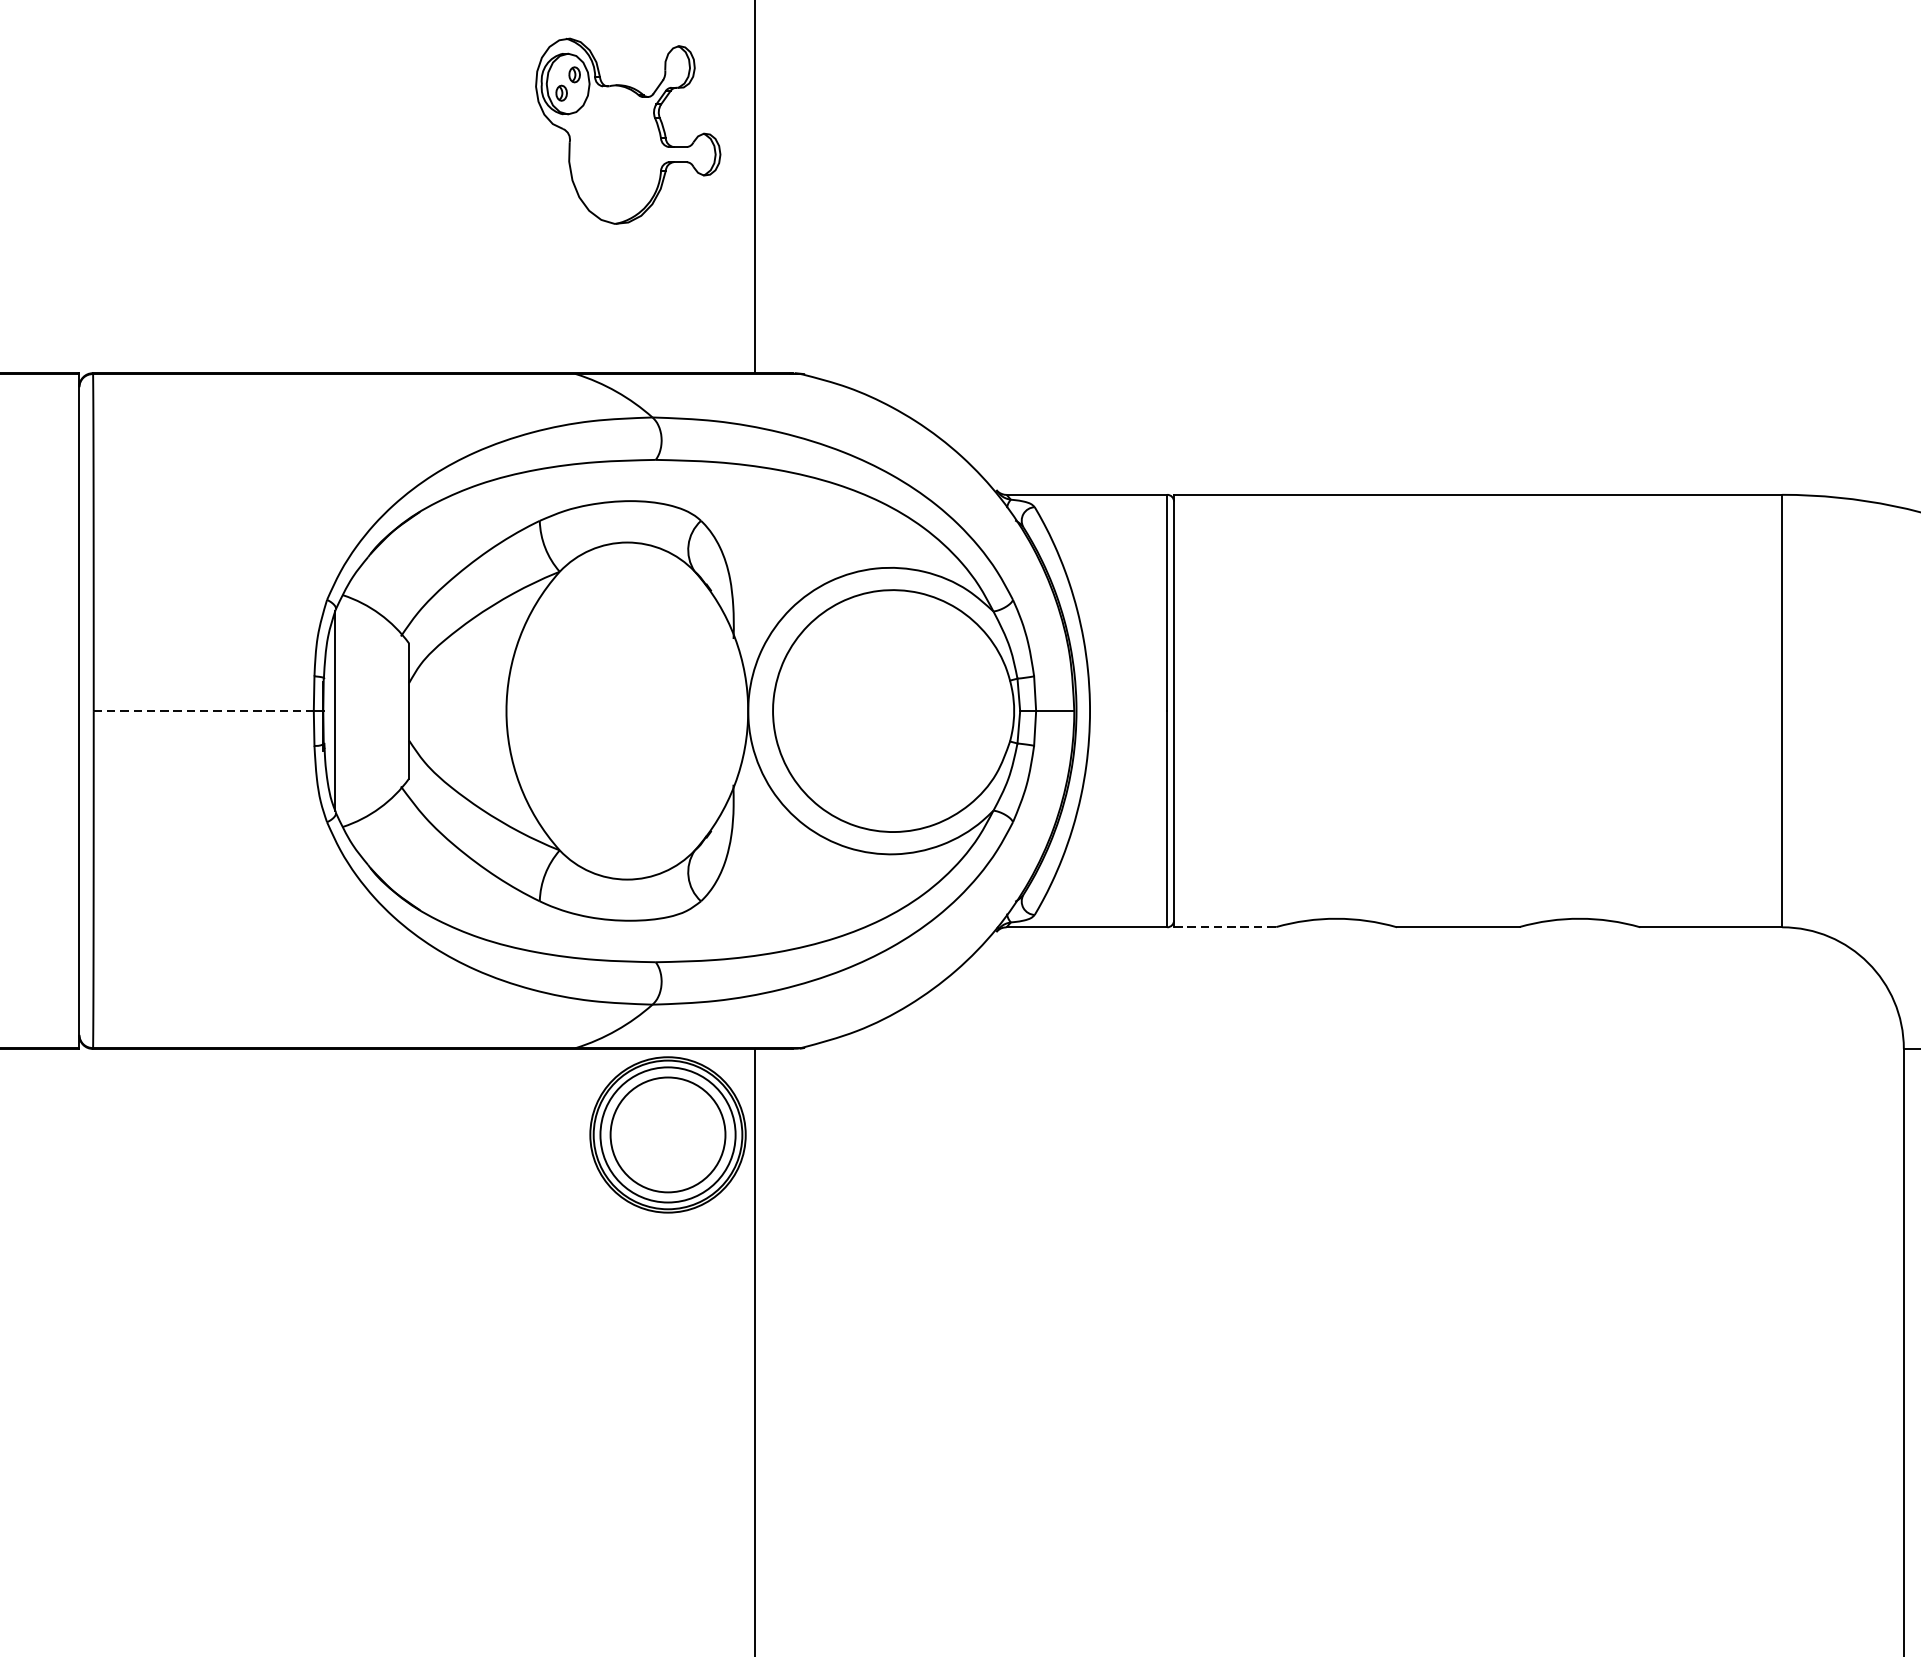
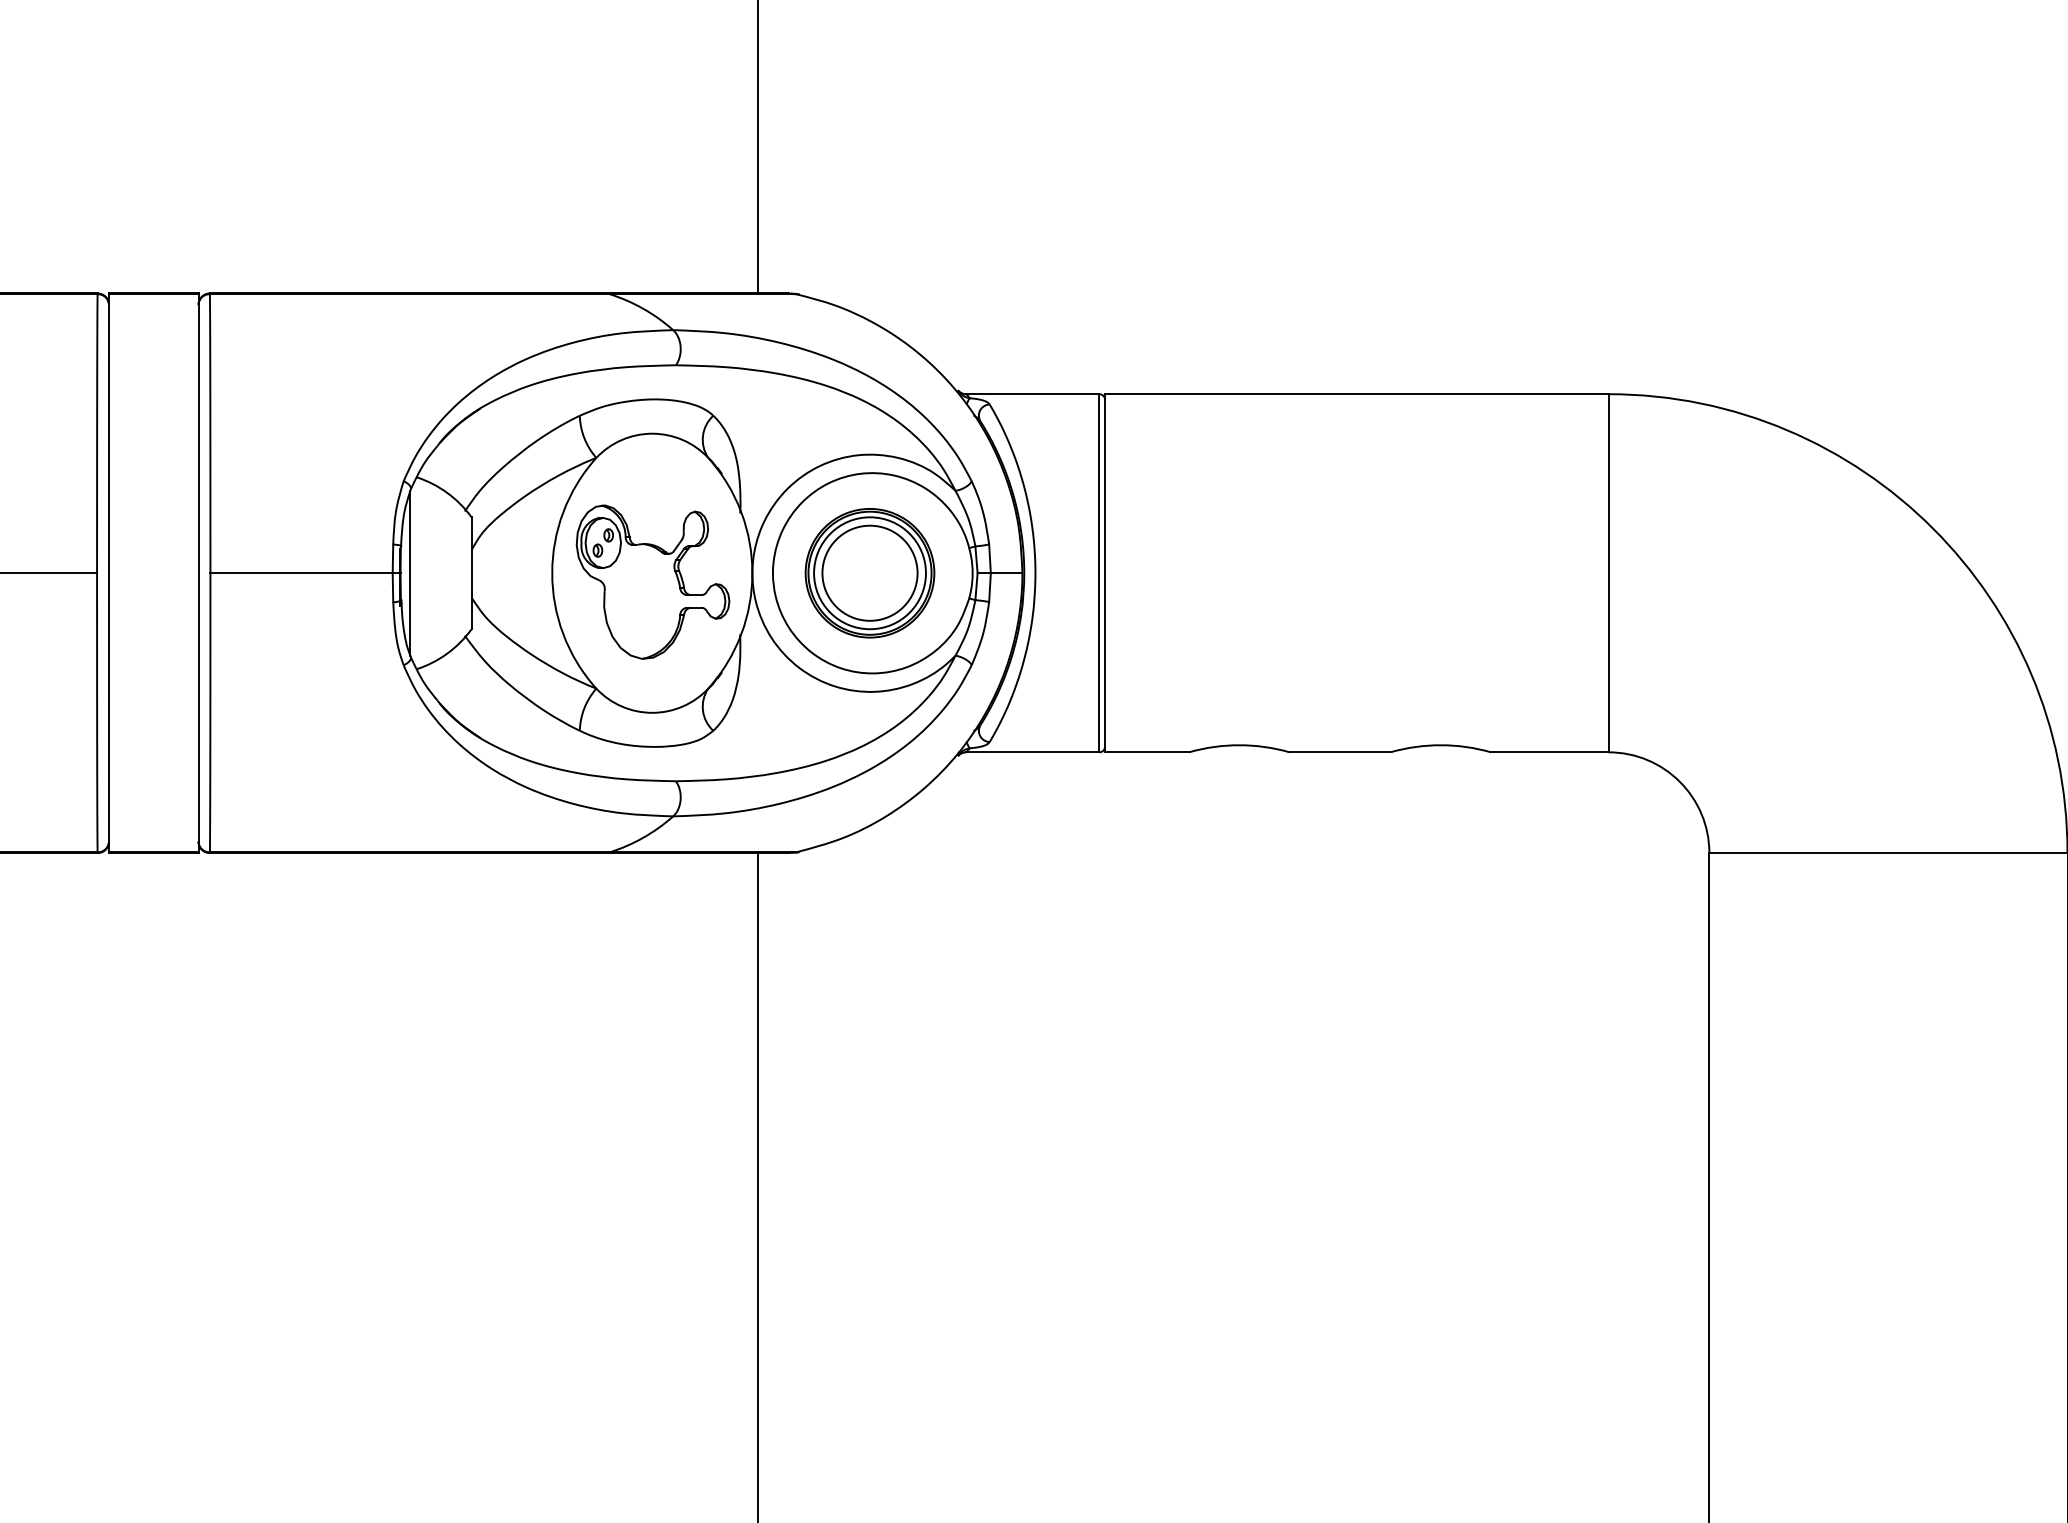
part: (627, 130) -> (652, 581), moved
line: (204, 711) -> (302, 573), dashed -> solid
line: (1225, 927) -> (1147, 752), dashed -> solid
part: (667, 1135) -> (869, 573), moved

